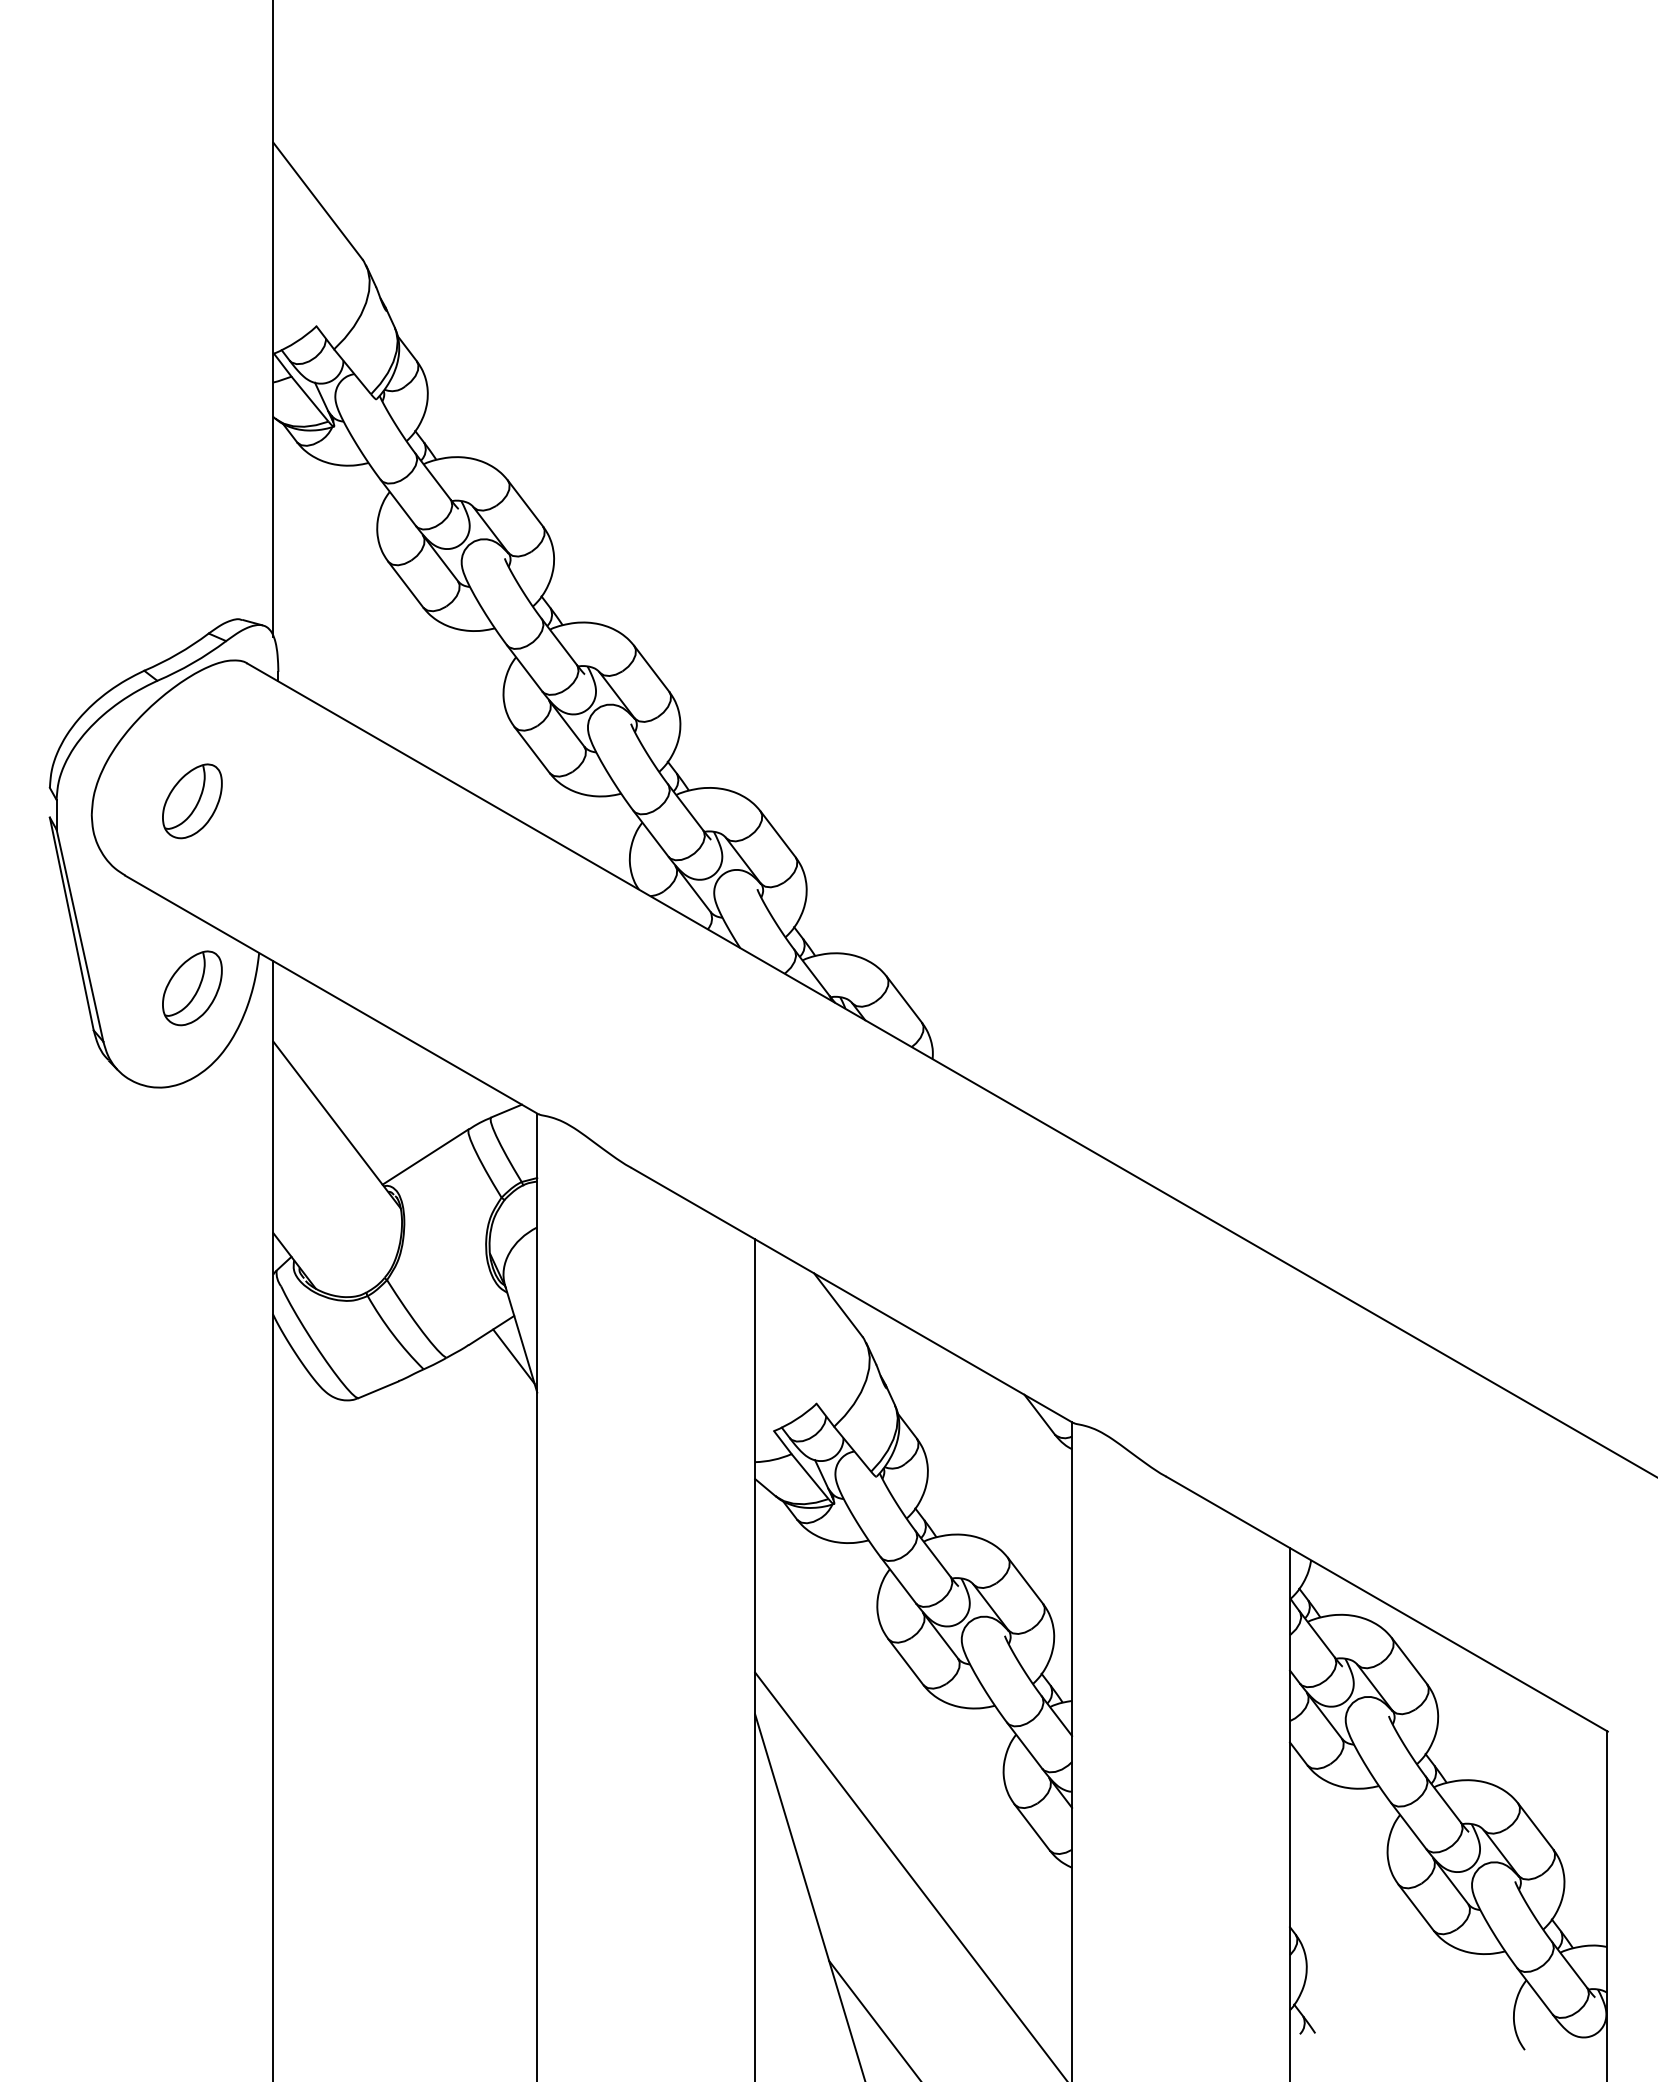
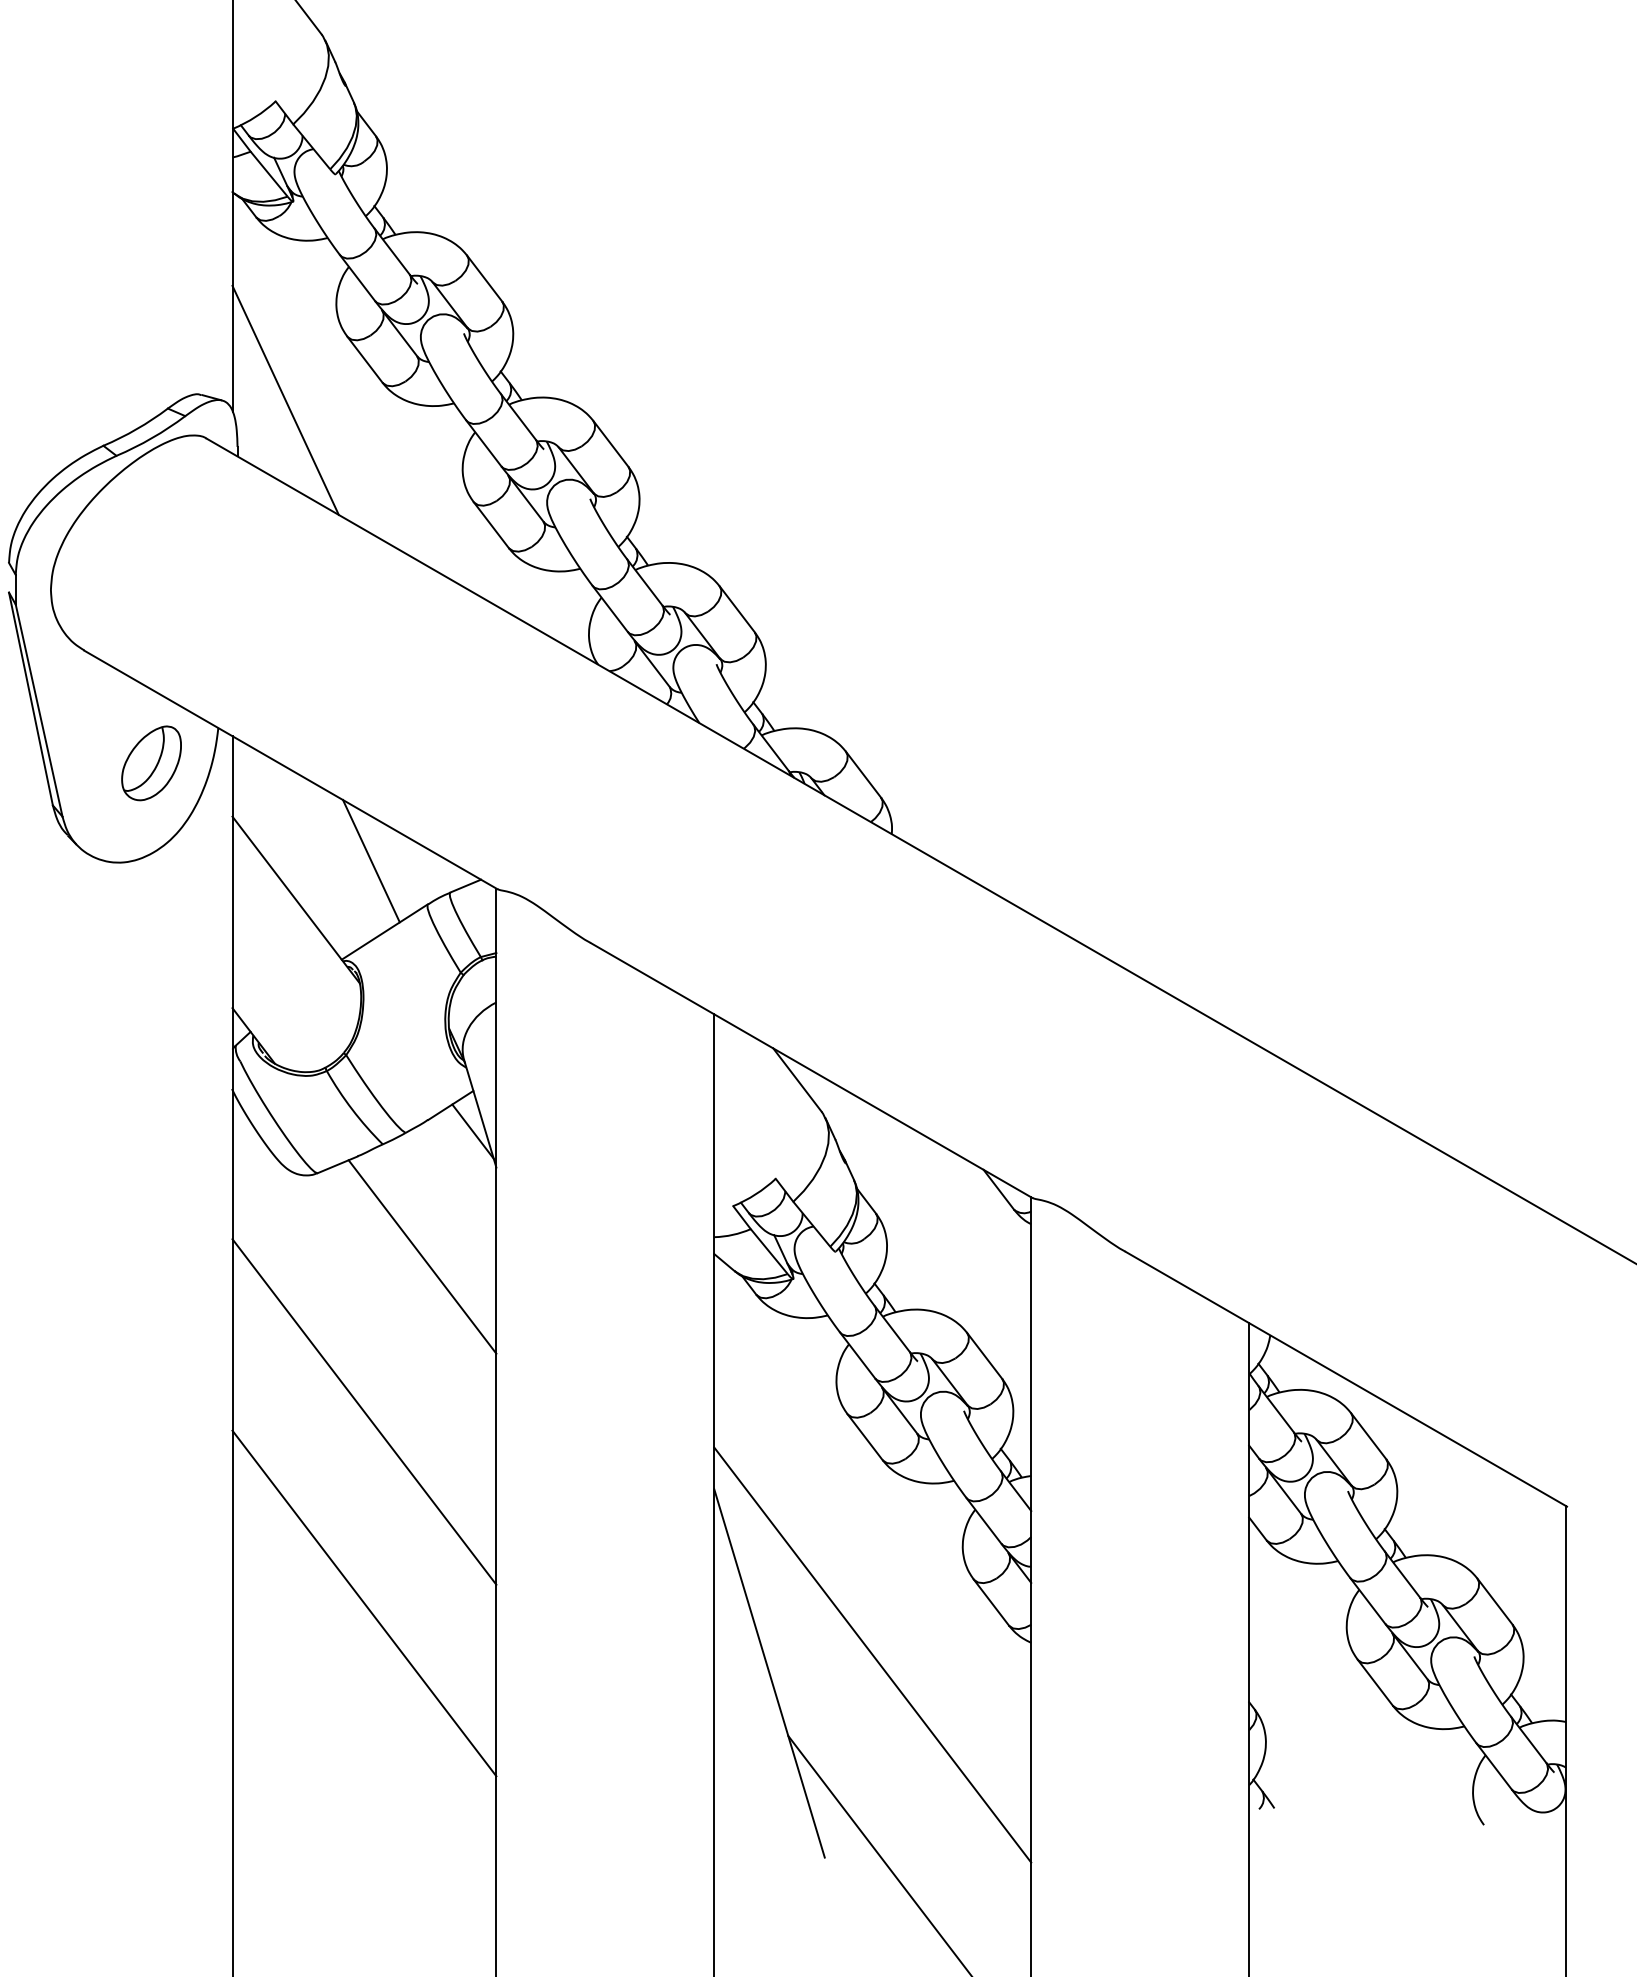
line: (326, 624) -> (285, 399), added
part: (192, 801) -> (151, 576), removed
line: (411, 1085) -> (370, 860), added
line: (463, 1481) -> (422, 1256), added
line: (405, 1636) -> (364, 1411), added
line: (405, 1828) -> (364, 1603), added

